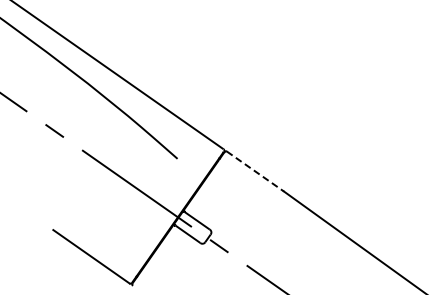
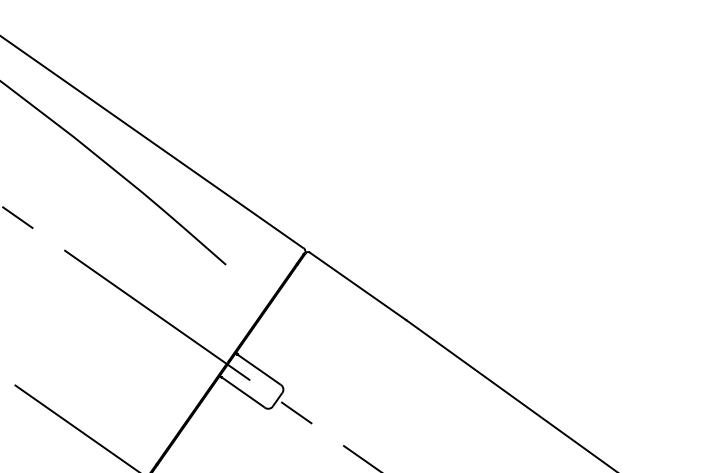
line: (255, 171) -> (358, 286), dashed -> solid

